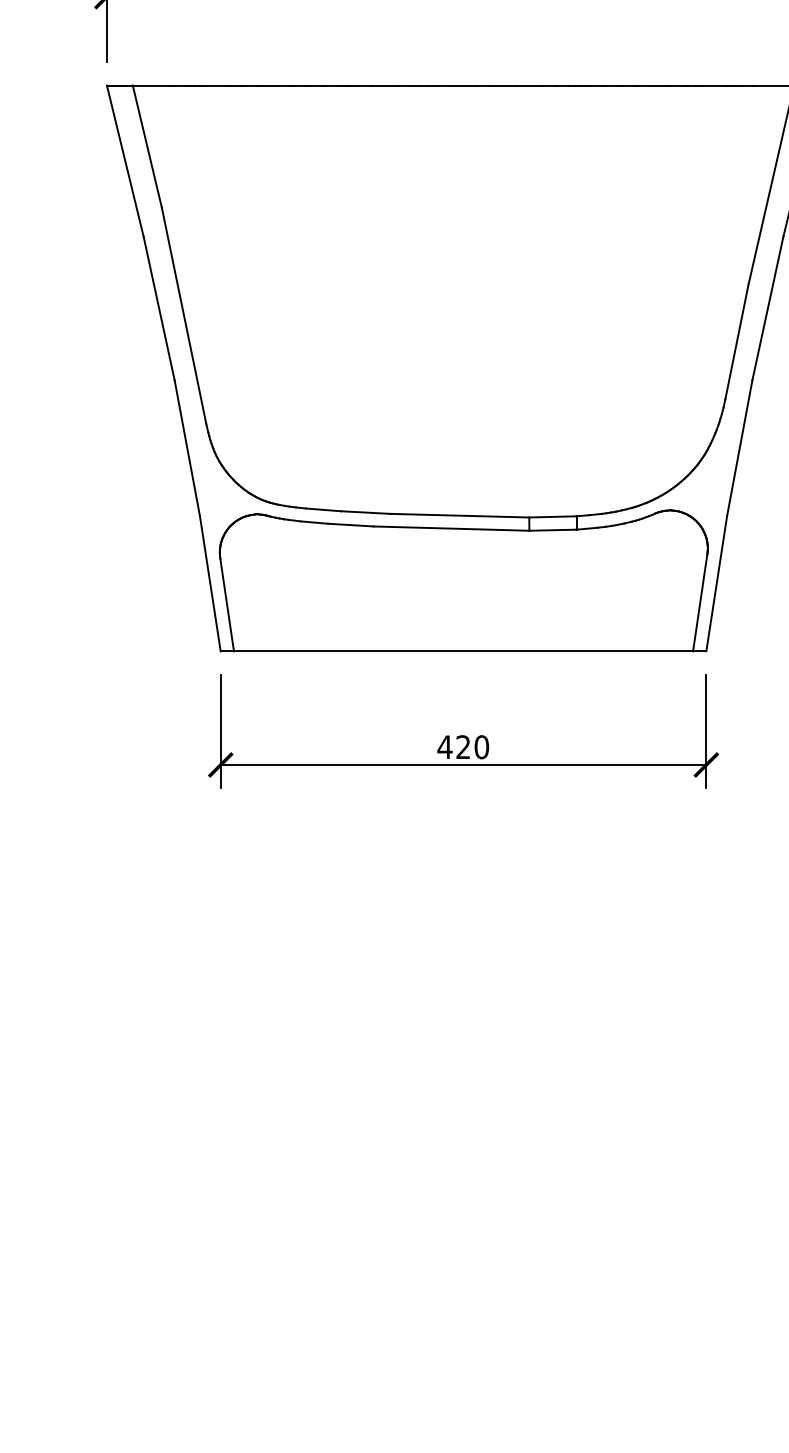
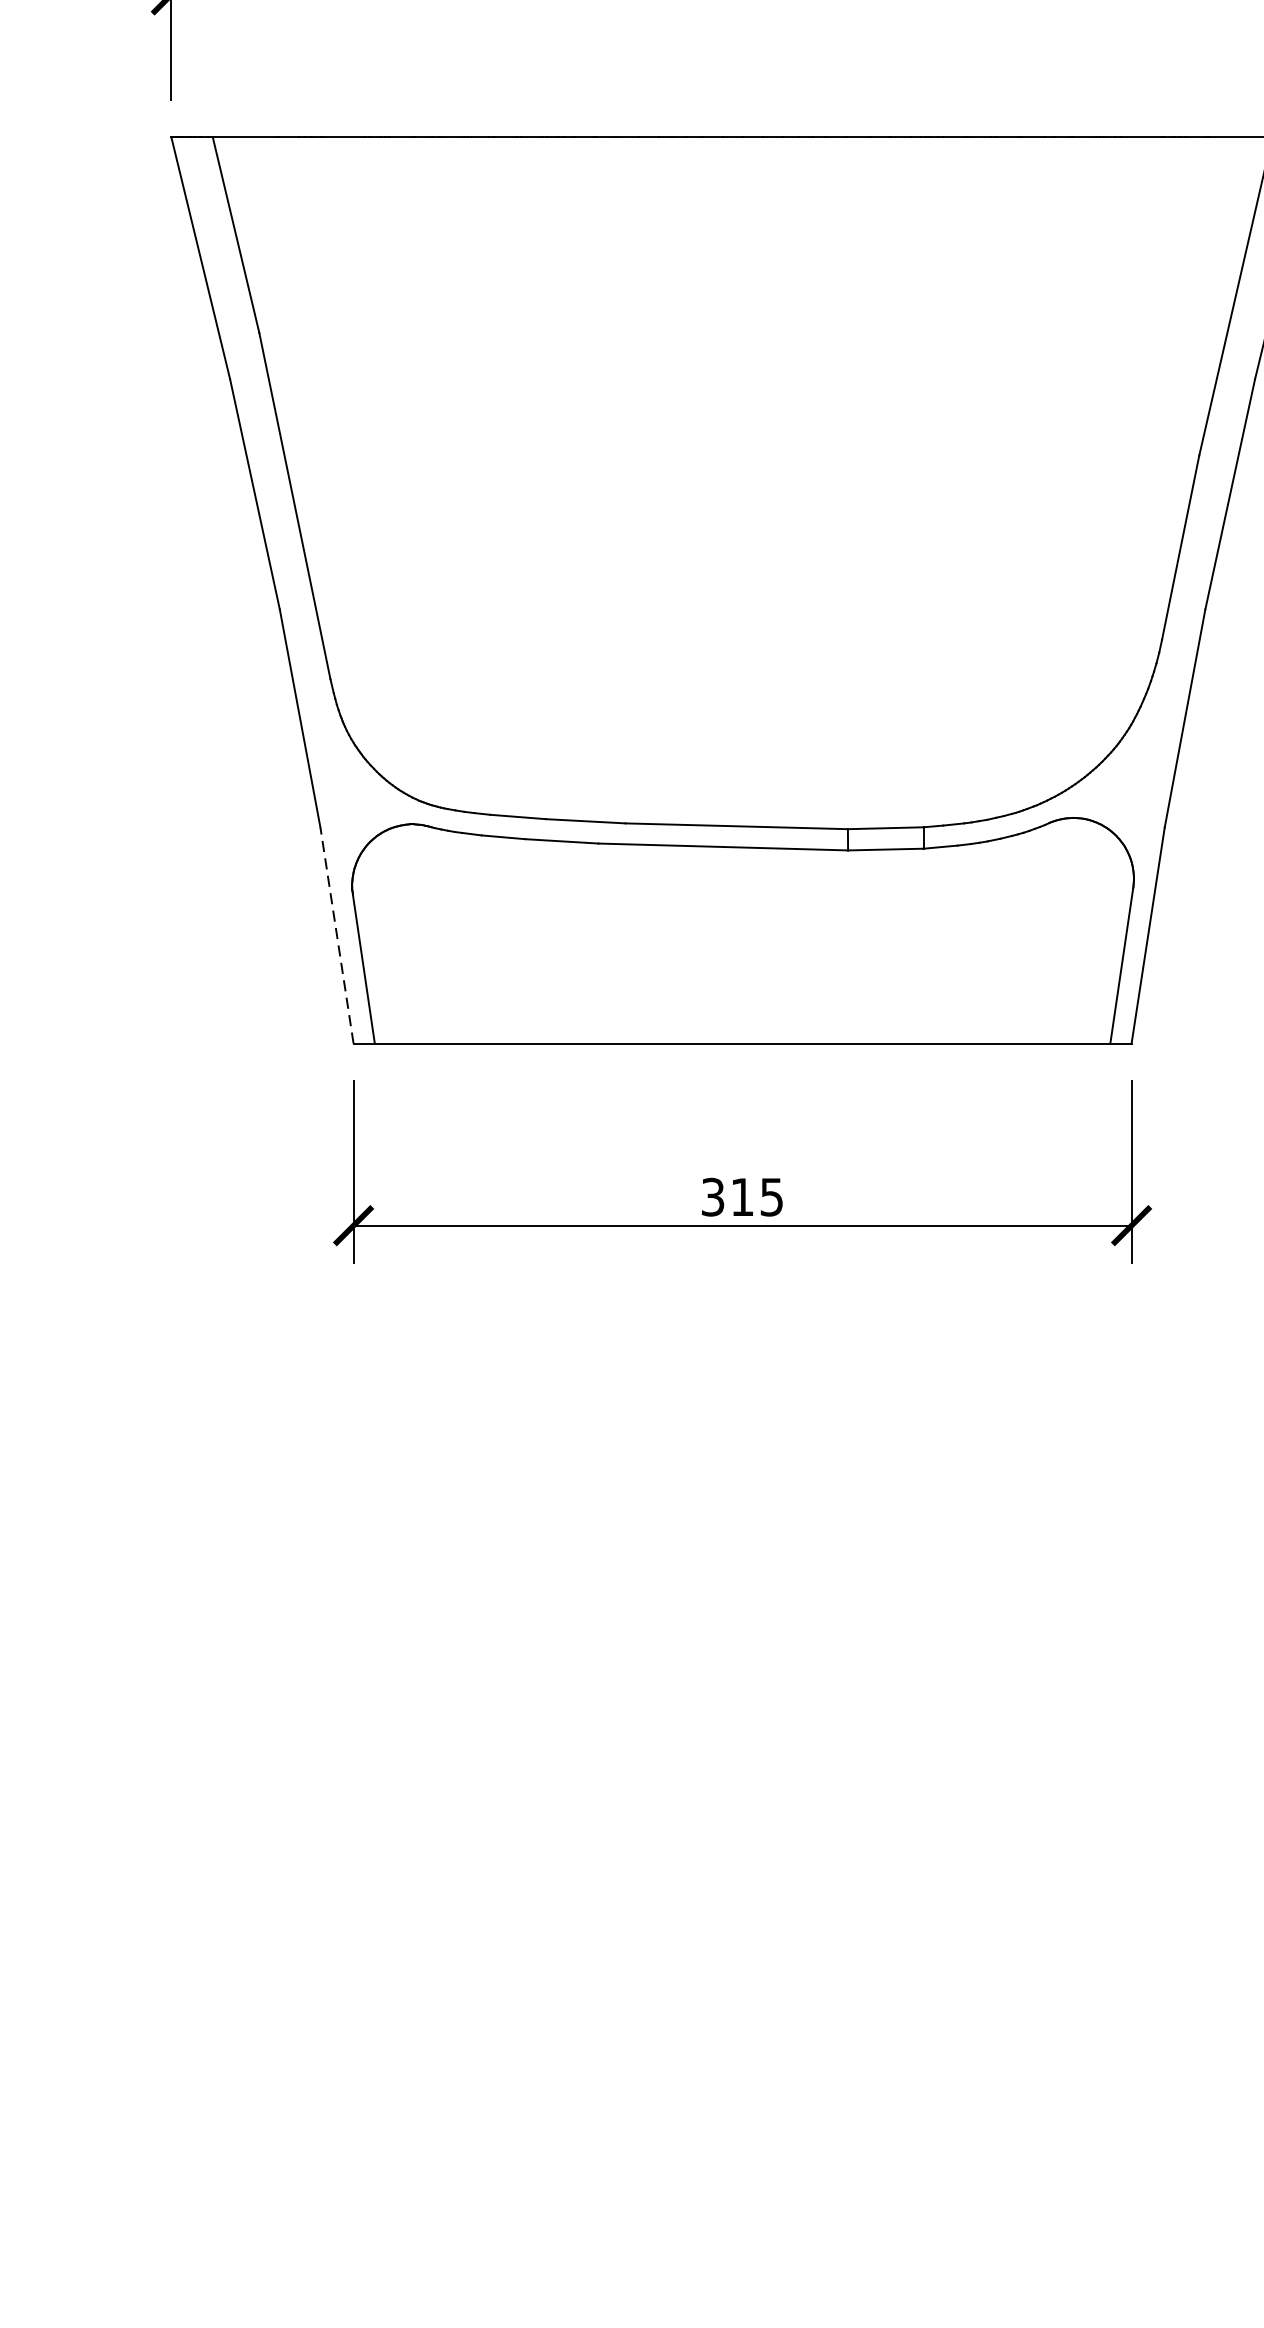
line: (210, 583) -> (337, 934), solid -> dashed
text: (463, 747) -> (742, 1197), 420 -> 315

